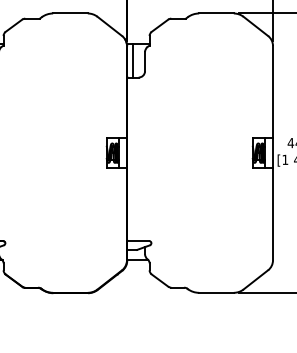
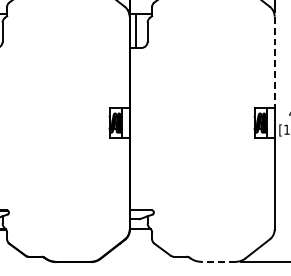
line: (273, 91) -> (275, 61), solid -> dashed
line: (216, 292) -> (218, 261), solid -> dashed

